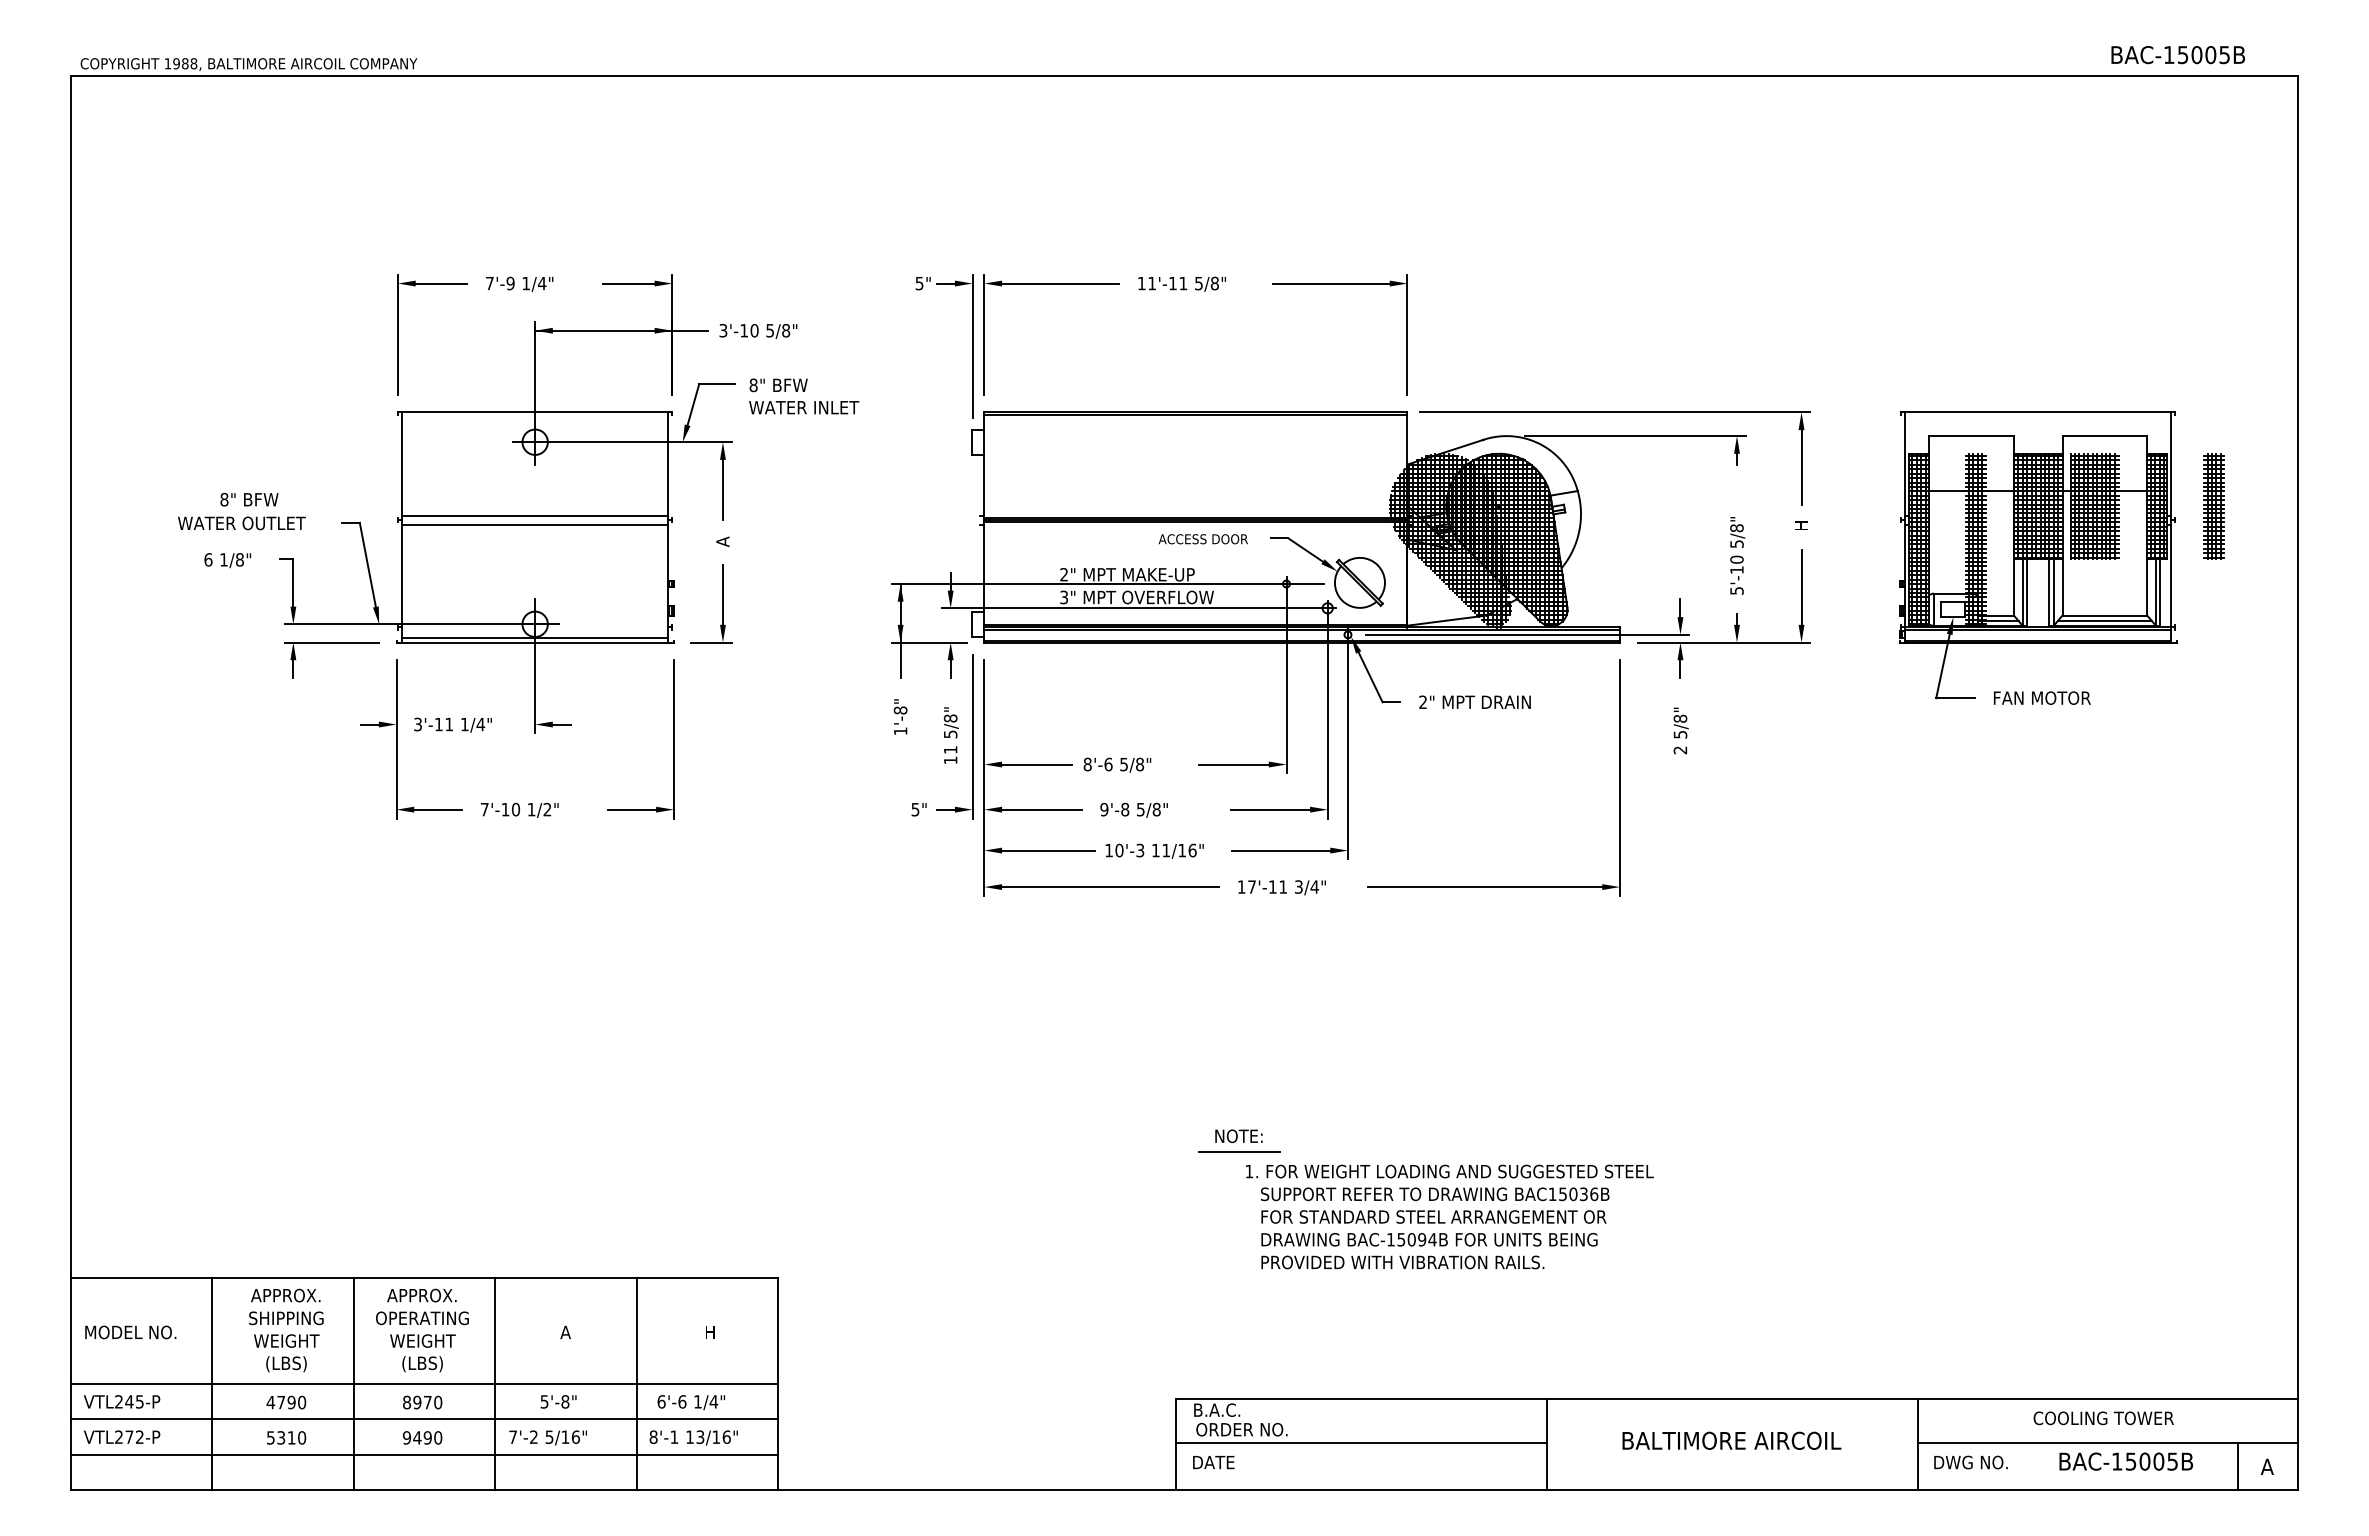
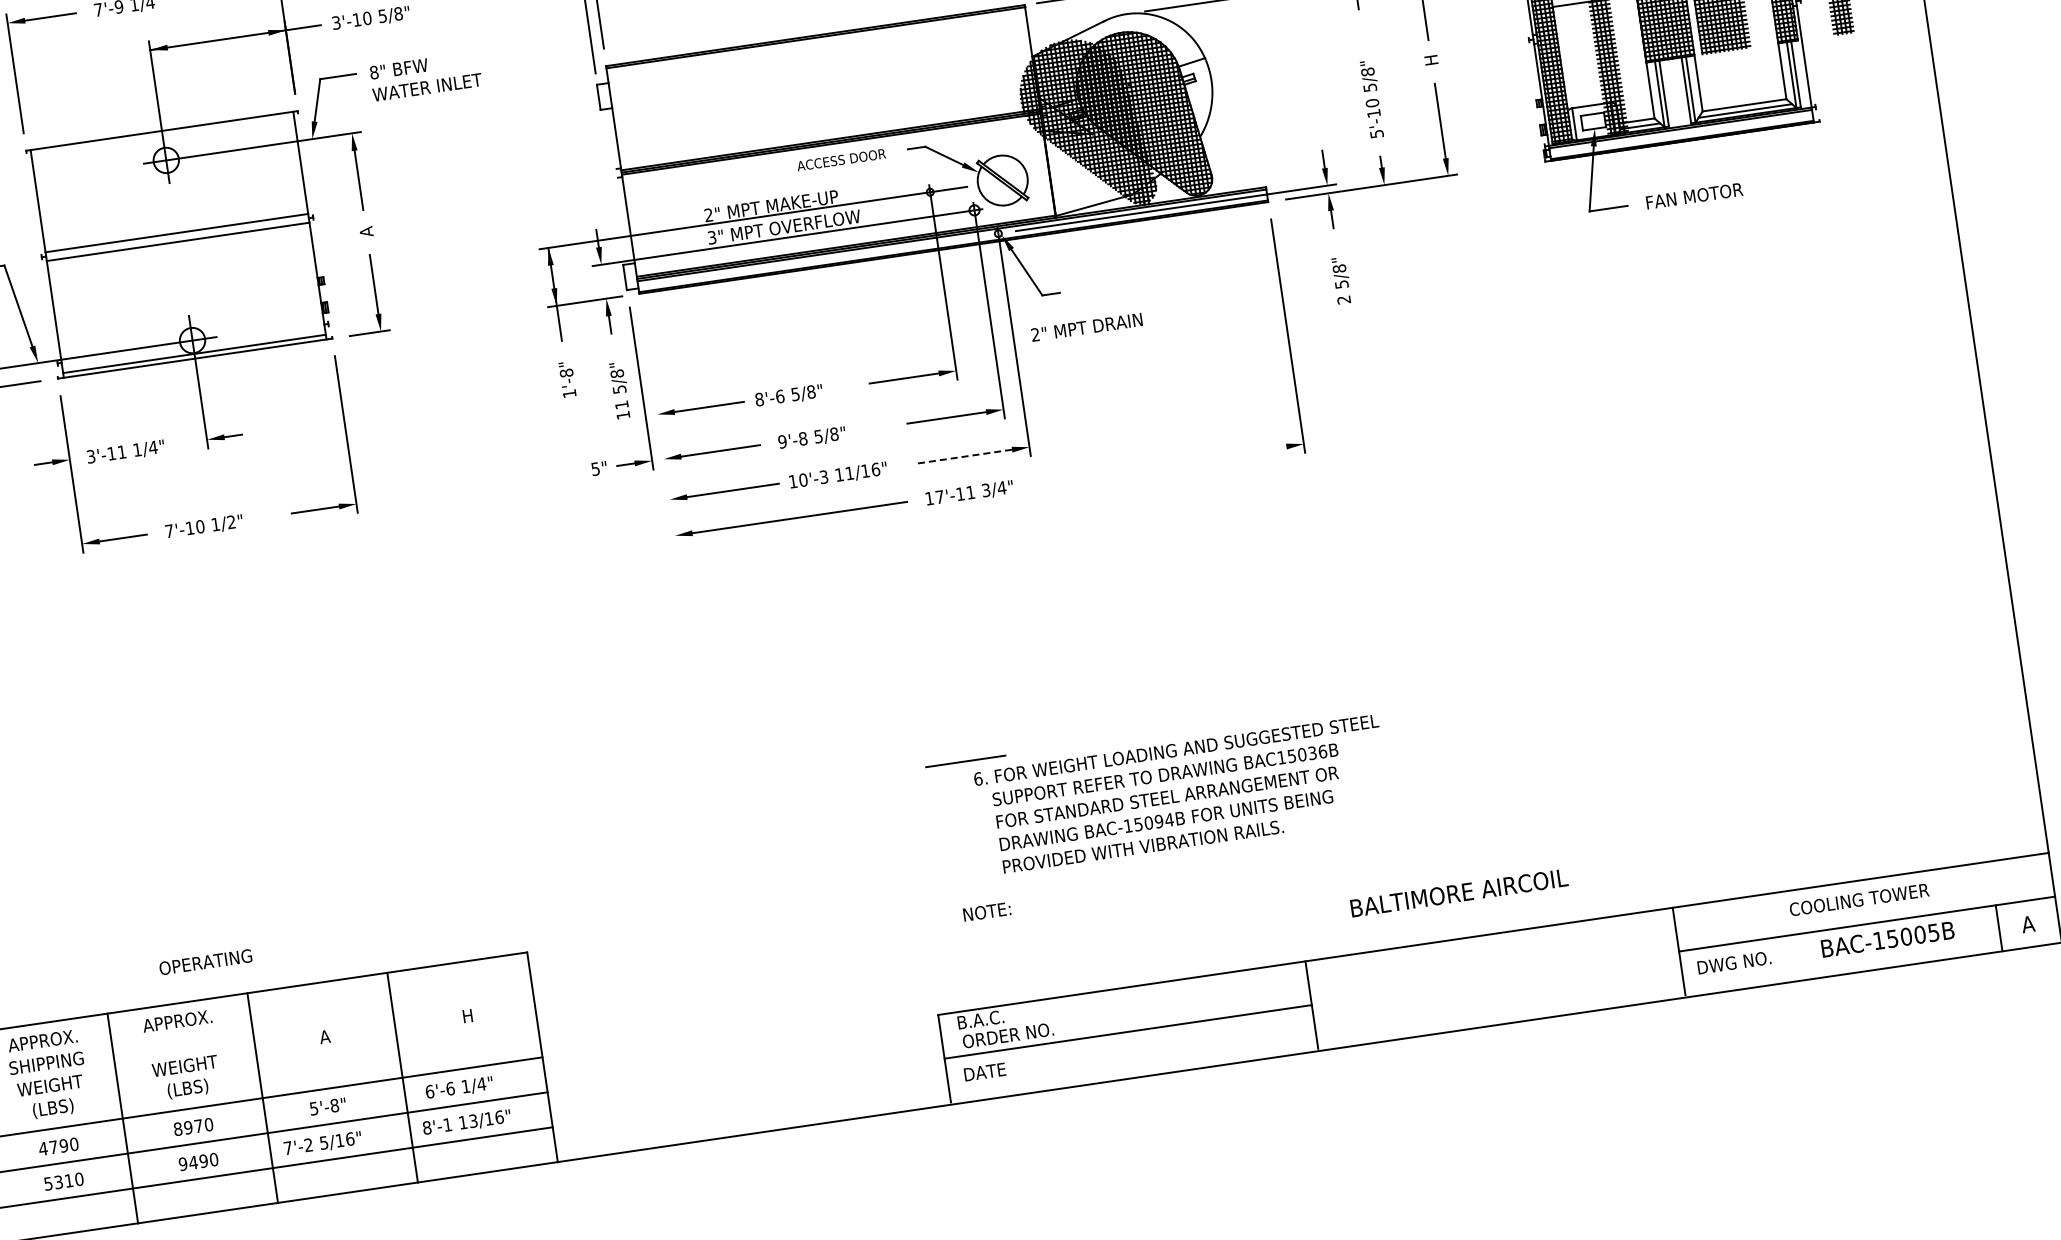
text: (1474, 701) -> (1086, 326), moved
line: (984, 777) -> (659, 427), removed
line: (1280, 850) -> (962, 456), solid -> dashed
line: (1484, 887) -> (1169, 463), removed
text: (1238, 1136) -> (986, 912), moved
text: (1249, 1171) -> (978, 778), 1. -> 6.
text: (422, 1318) -> (205, 962), moved
text: (1731, 1440) -> (1458, 892), moved

